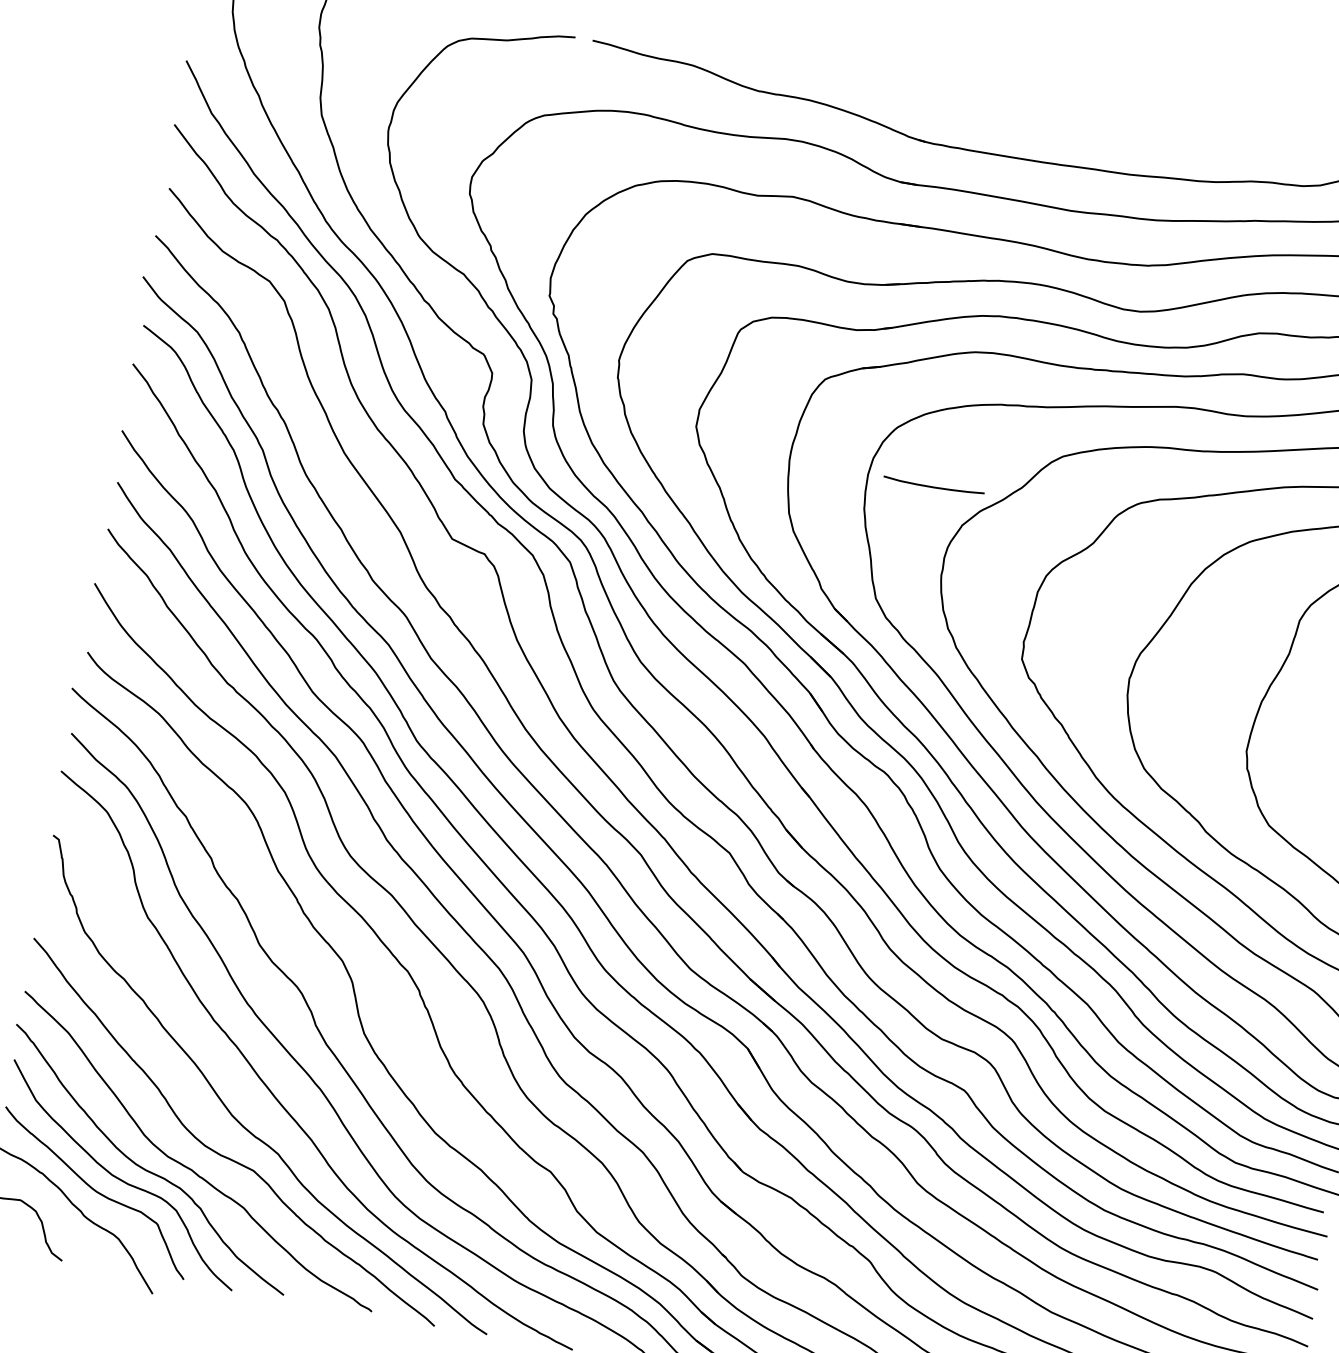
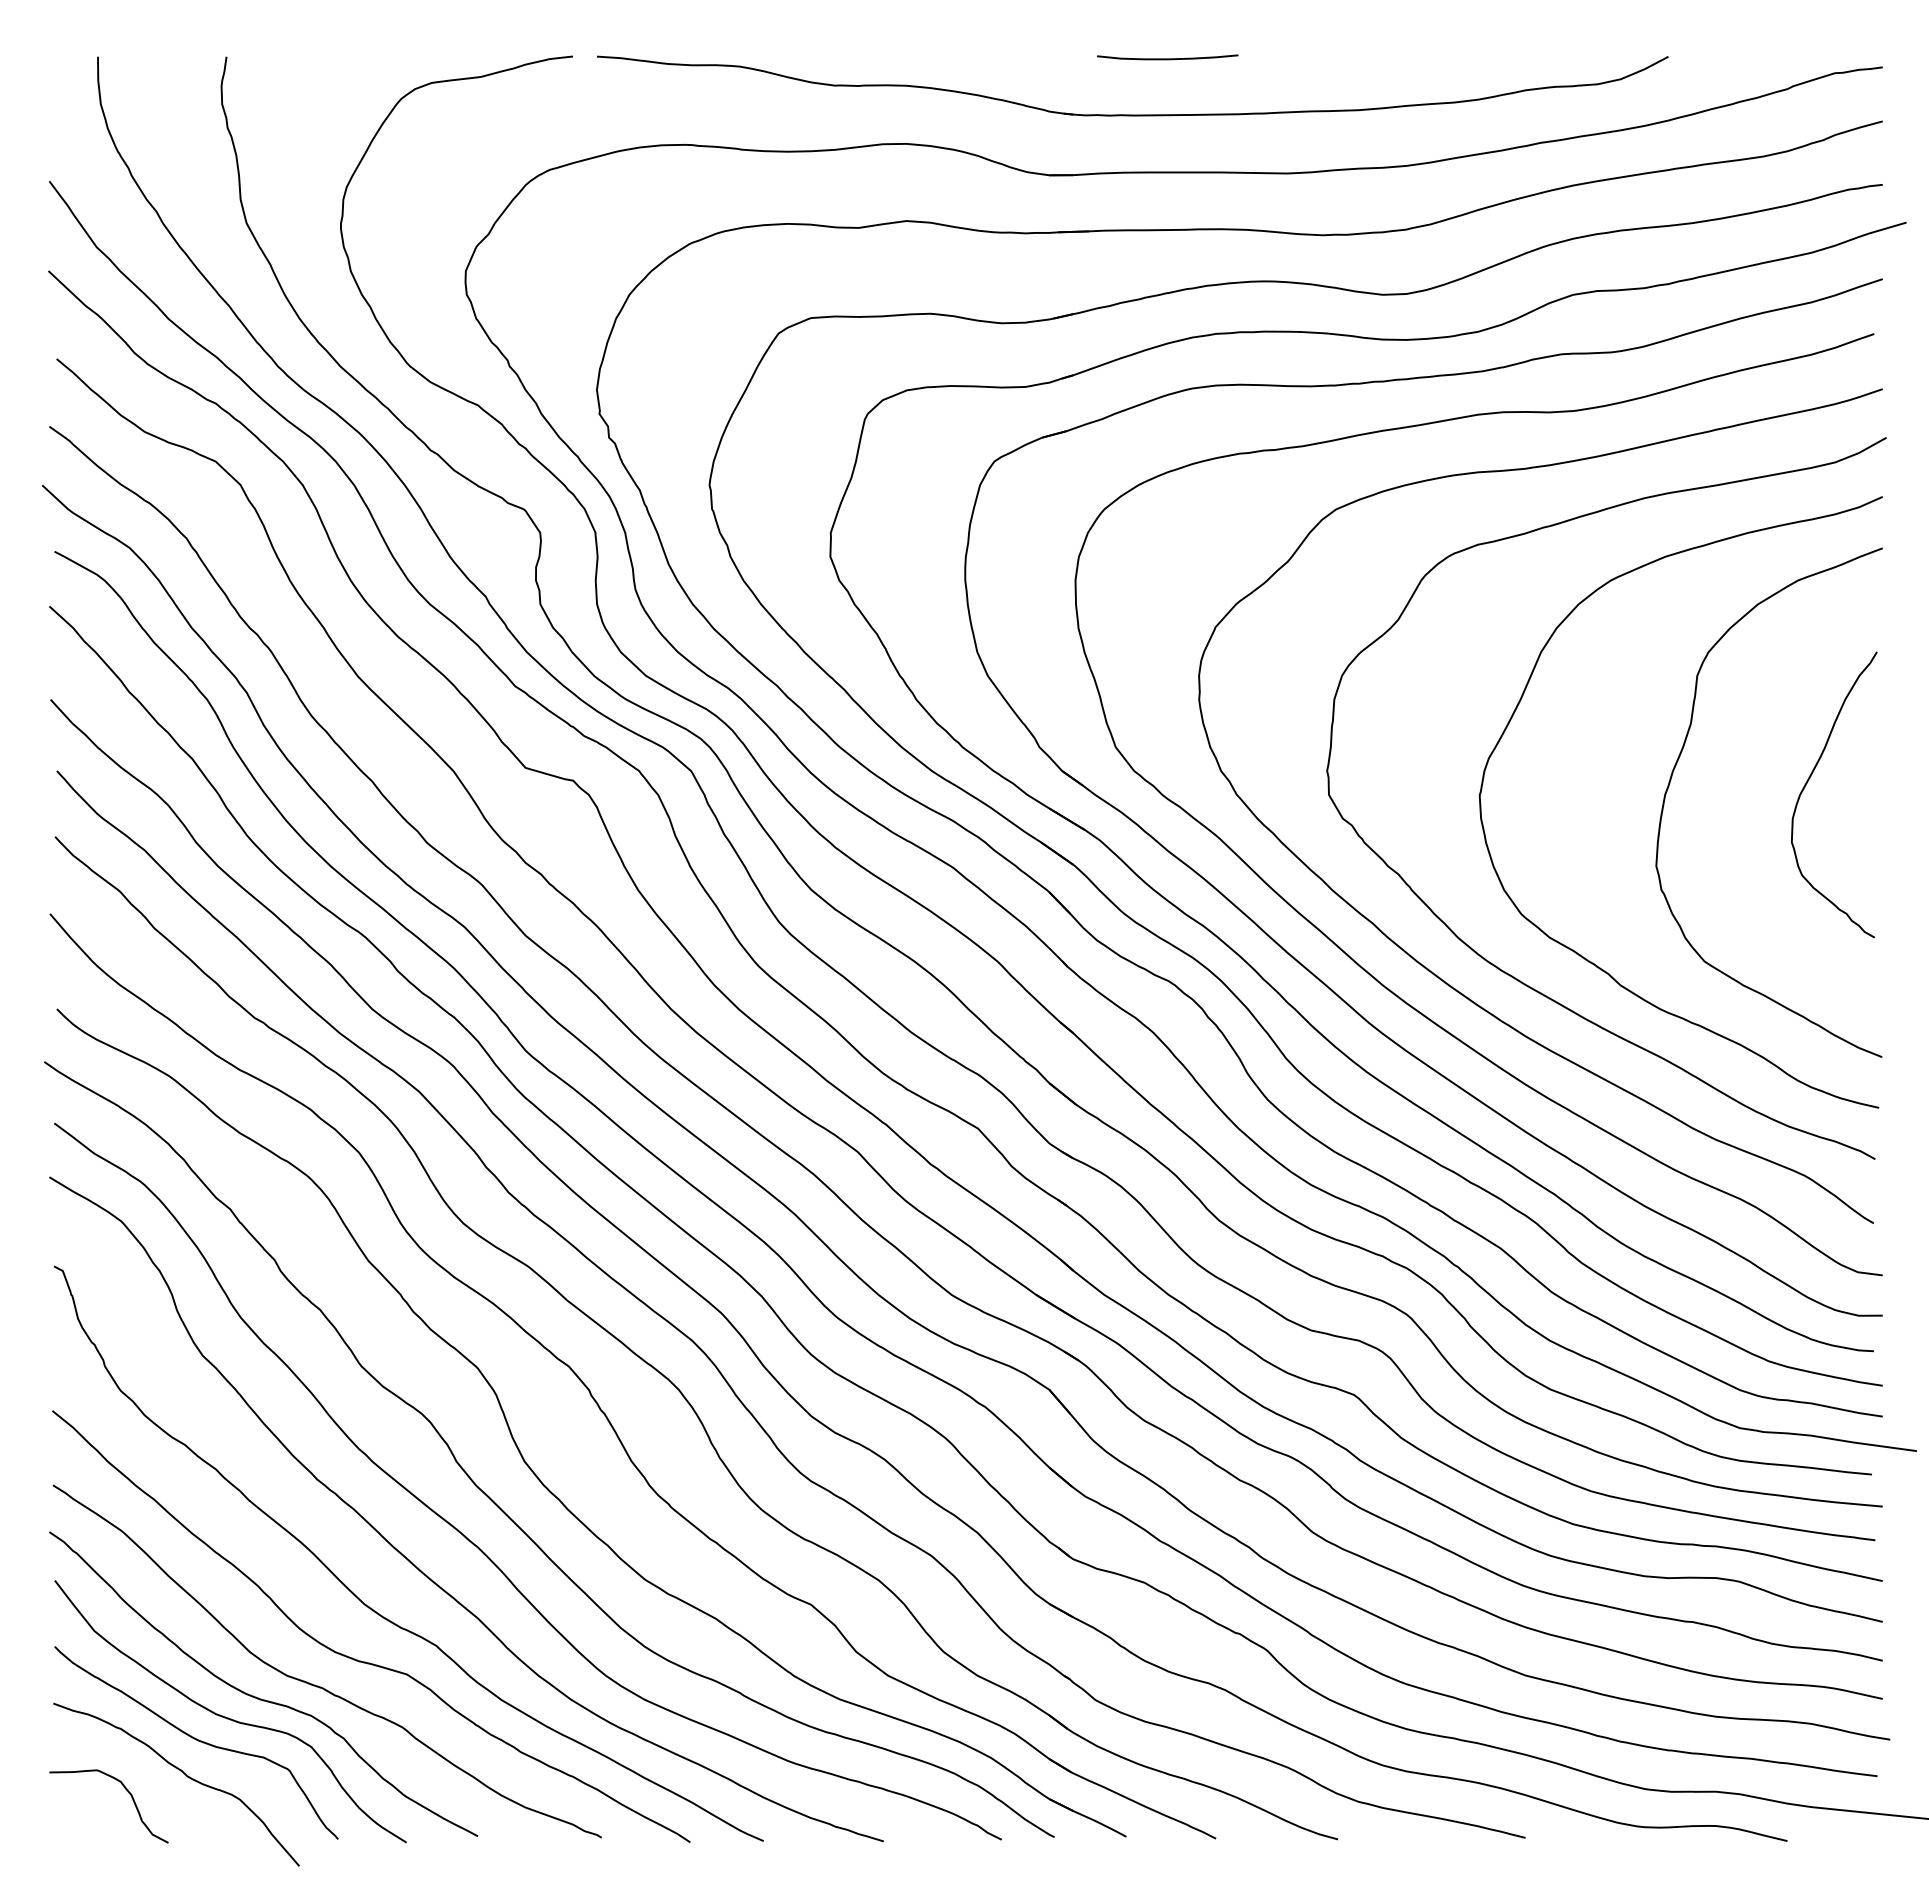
curve: (933, 486) -> (1167, 58), moved

